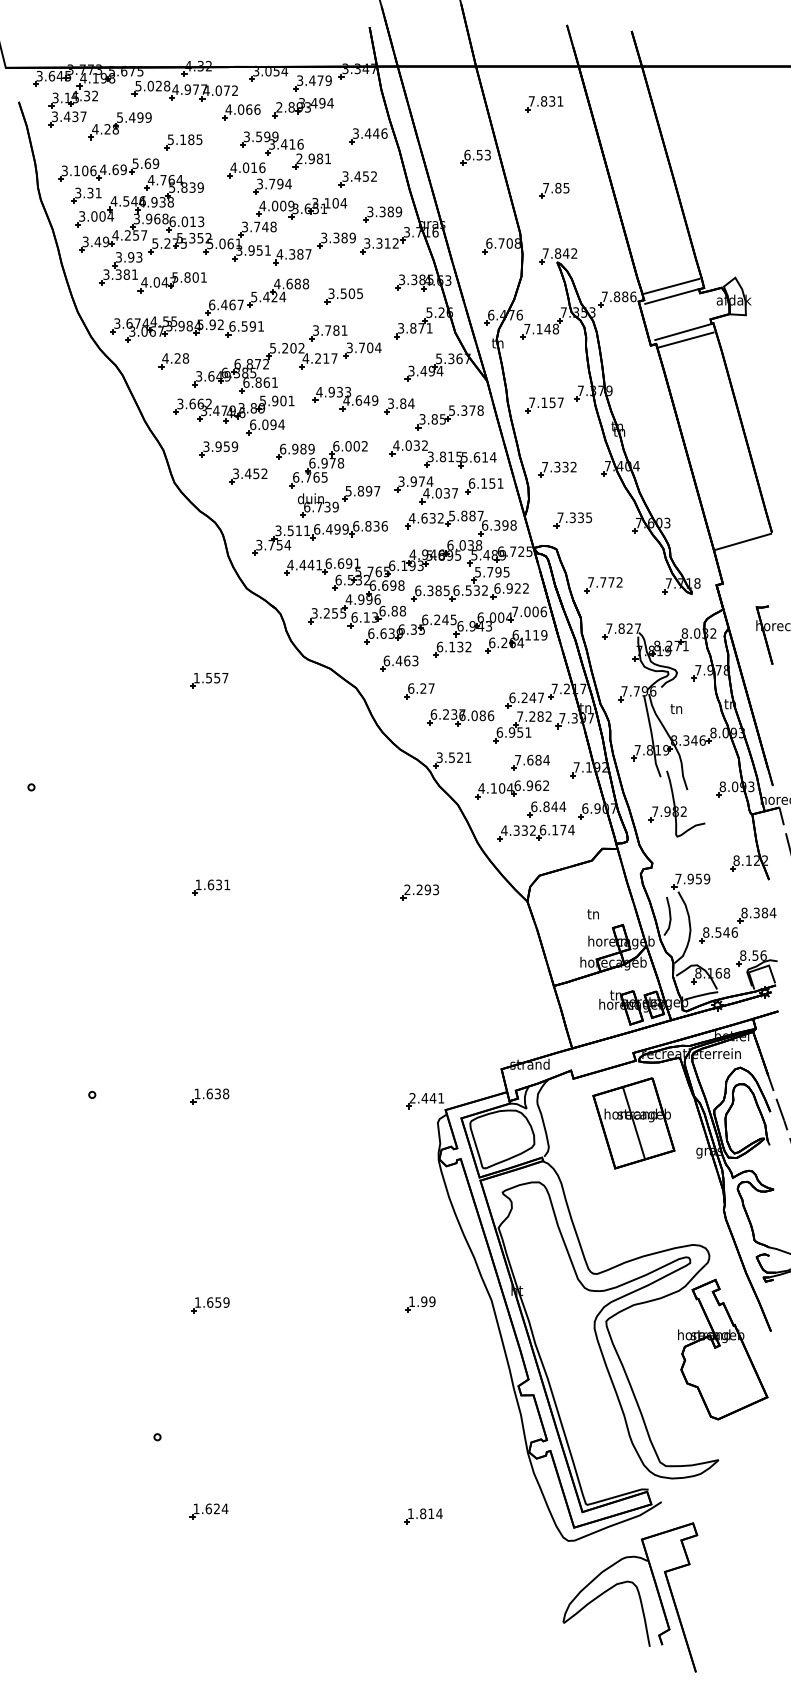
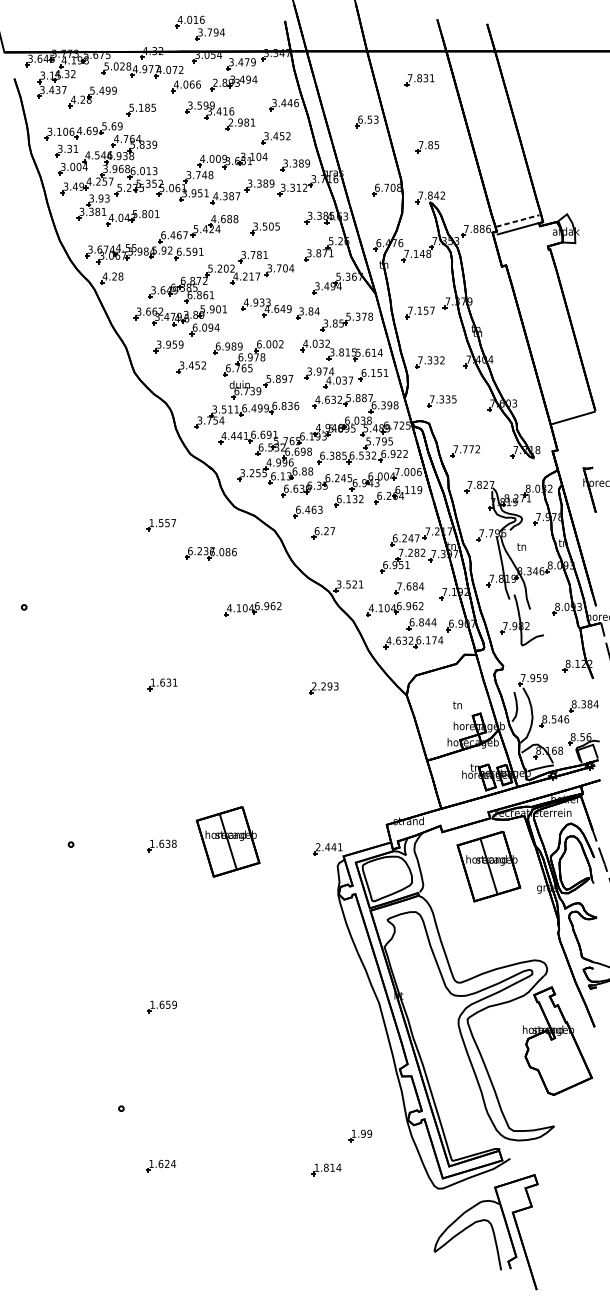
part: (259, 178) -> (200, 28), moved
line: (671, 286) -> (517, 221), solid -> dashed
line: (683, 332) -> (527, 256), removed
line: (685, 339) -> (528, 261), removed
part: (173, 361) -> (111, 278), moved
part: (460, 717) -> (210, 553), moved
part: (327, 789) -> (252, 609), added
text: (516, 830) -> (398, 640), 4.332 -> 4.632
part: (295, 1091) -> (227, 841), added
part: (420, 1304) -> (360, 1135), moved

